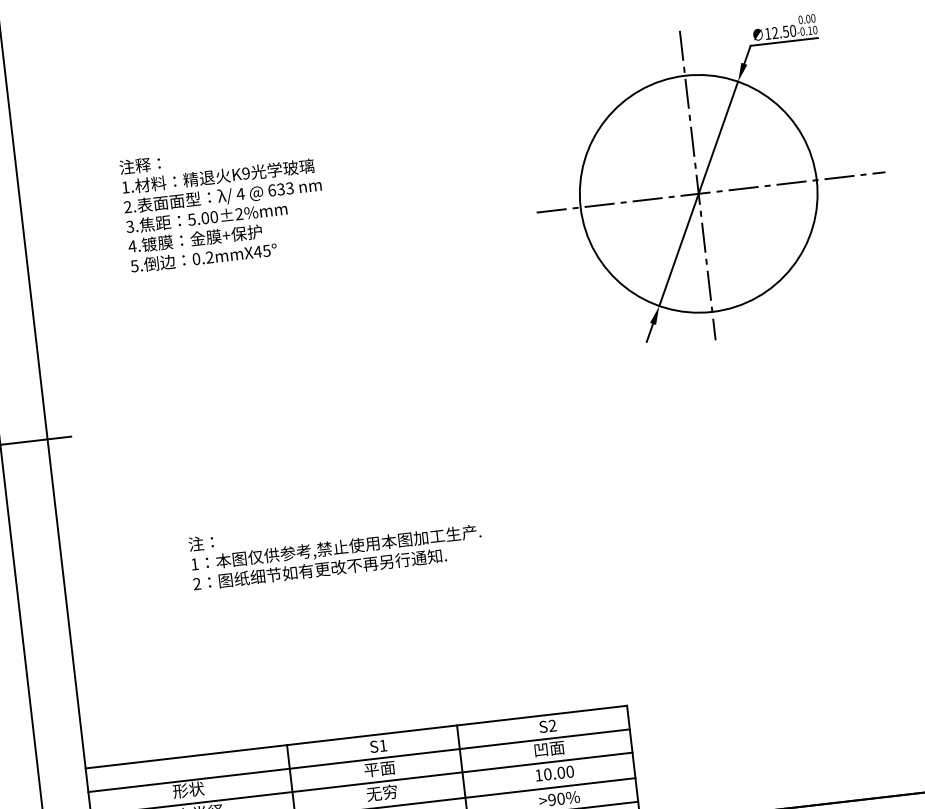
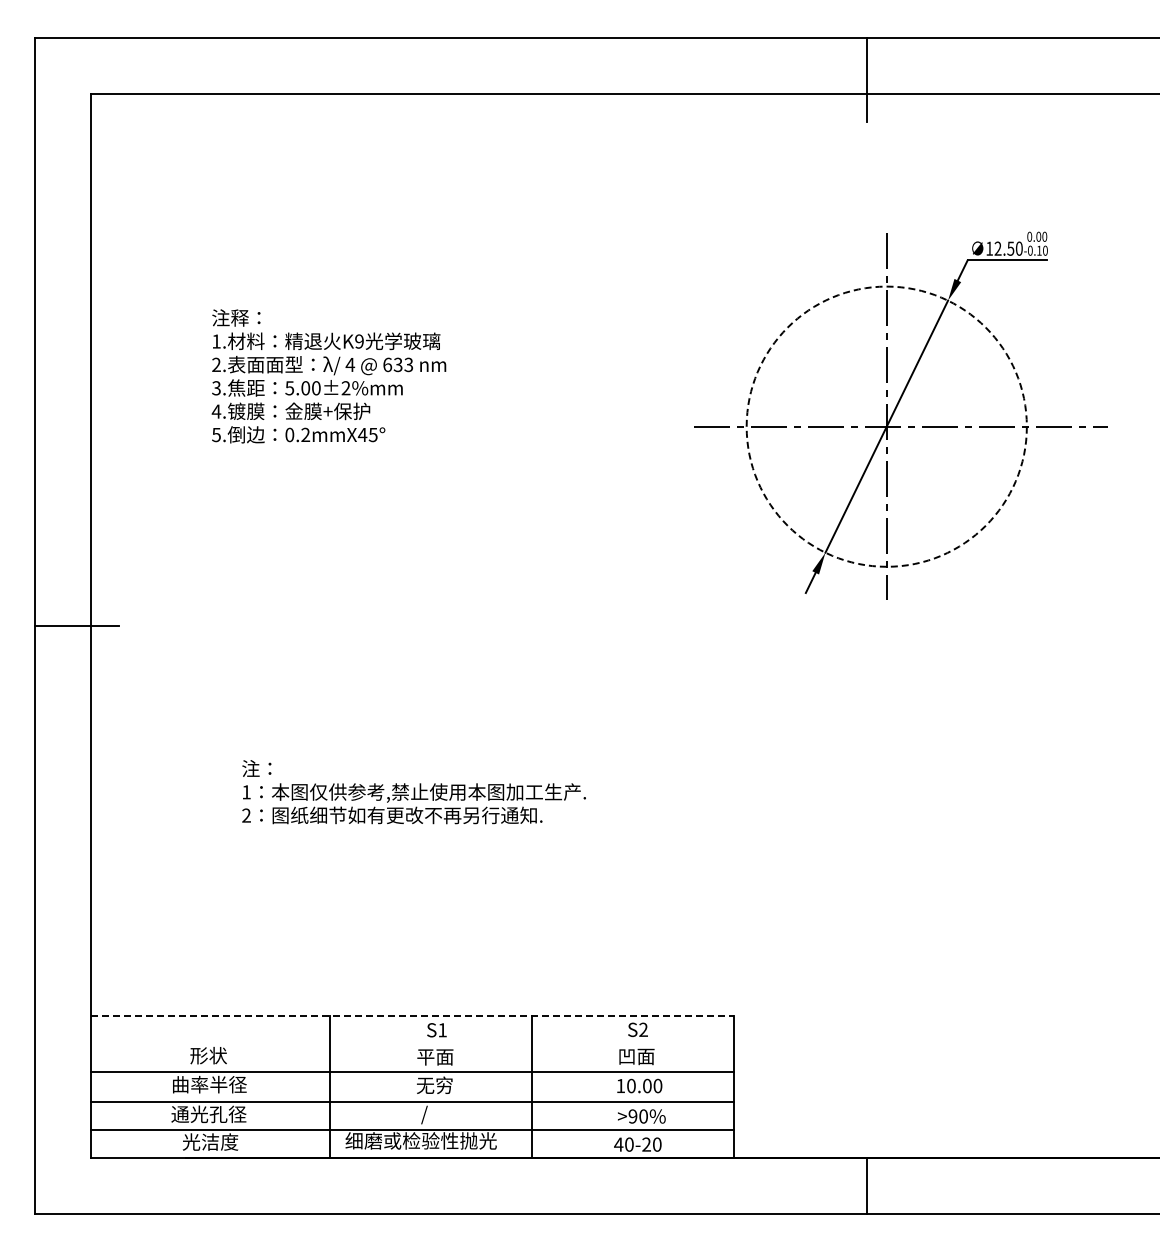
circle: (698, 193) -> (886, 426), solid -> dashed
line: (356, 737) -> (412, 1016), solid -> dashed
line: (359, 760) -> (412, 1044), removed

